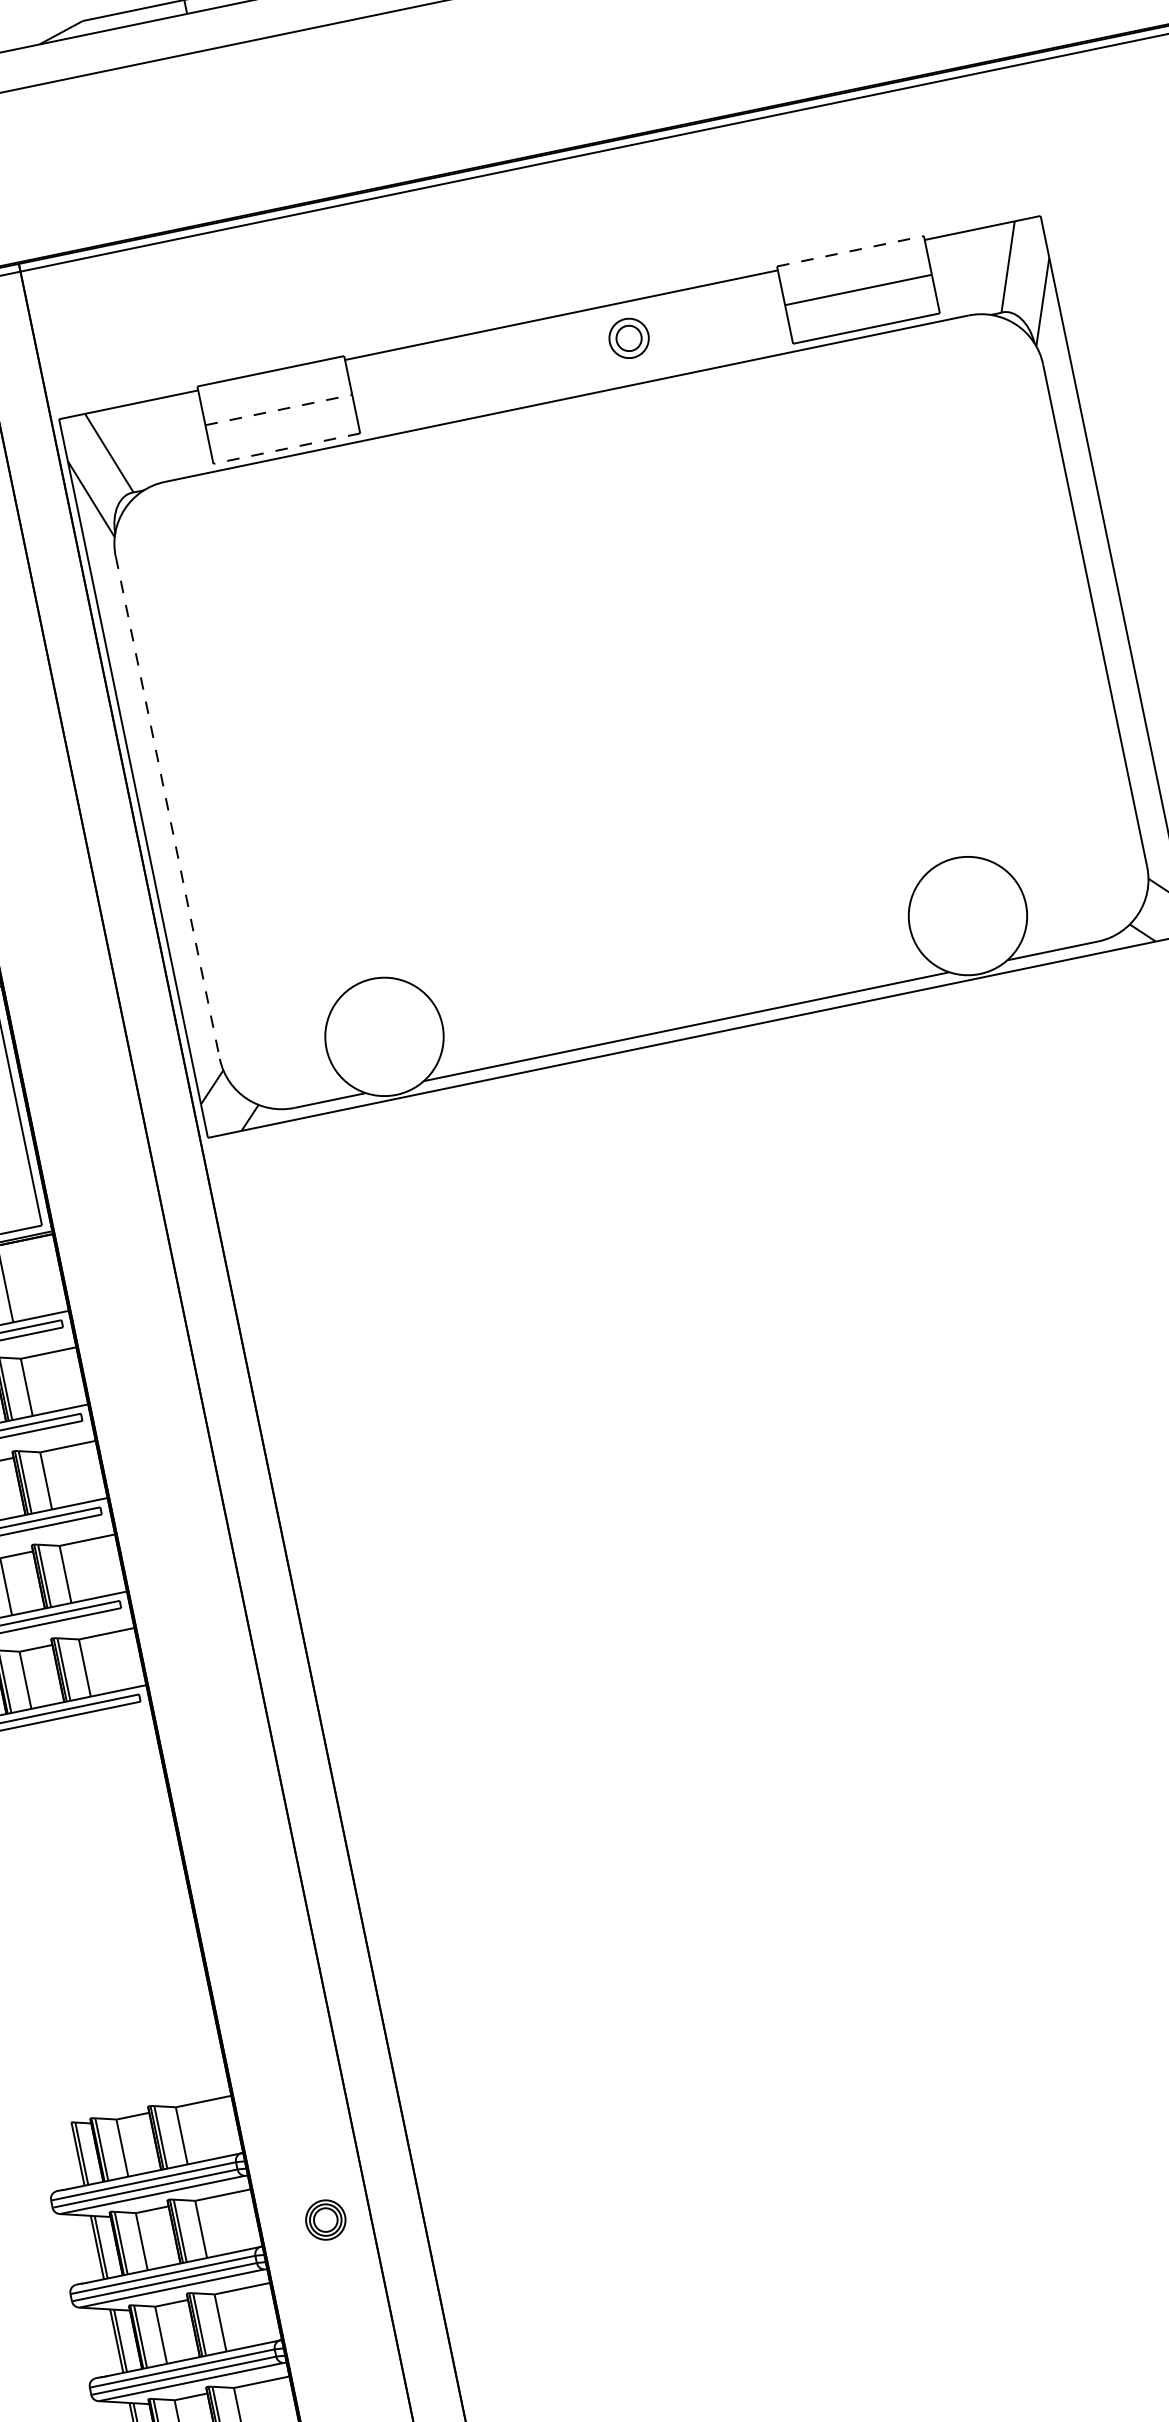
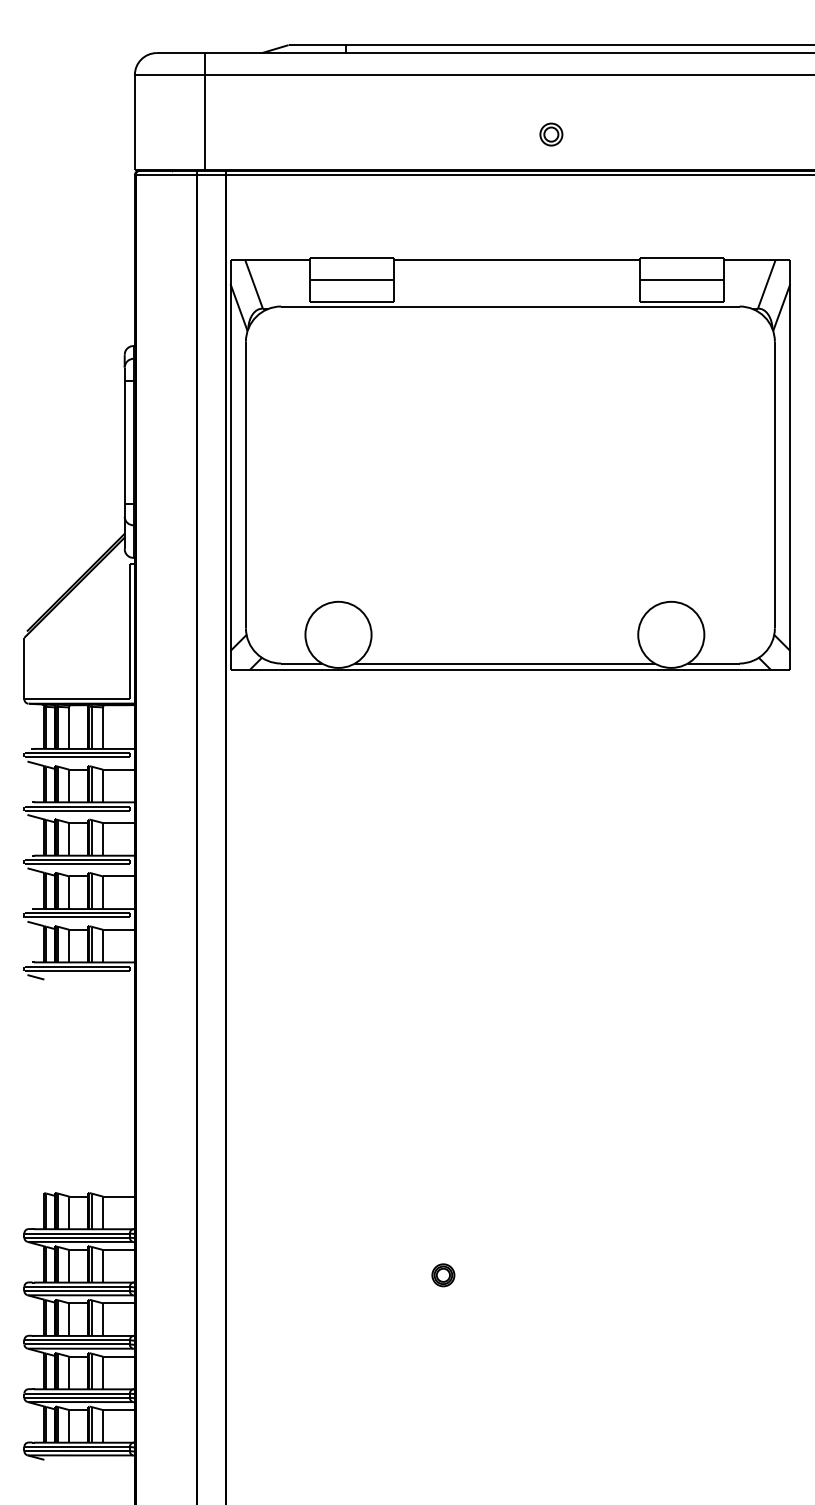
line: (850, 252) -> (682, 258), dashed -> solid
part: (629, 338) -> (551, 134), moved
line: (278, 410) -> (351, 280), dashed -> solid
line: (286, 449) -> (351, 302), dashed -> solid
line: (167, 808) -> (245, 485), dashed -> solid
part: (326, 2220) -> (443, 1275), moved

